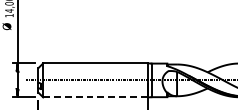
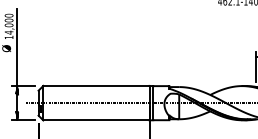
line: (96, 97) -> (97, 120), dashed -> solid

